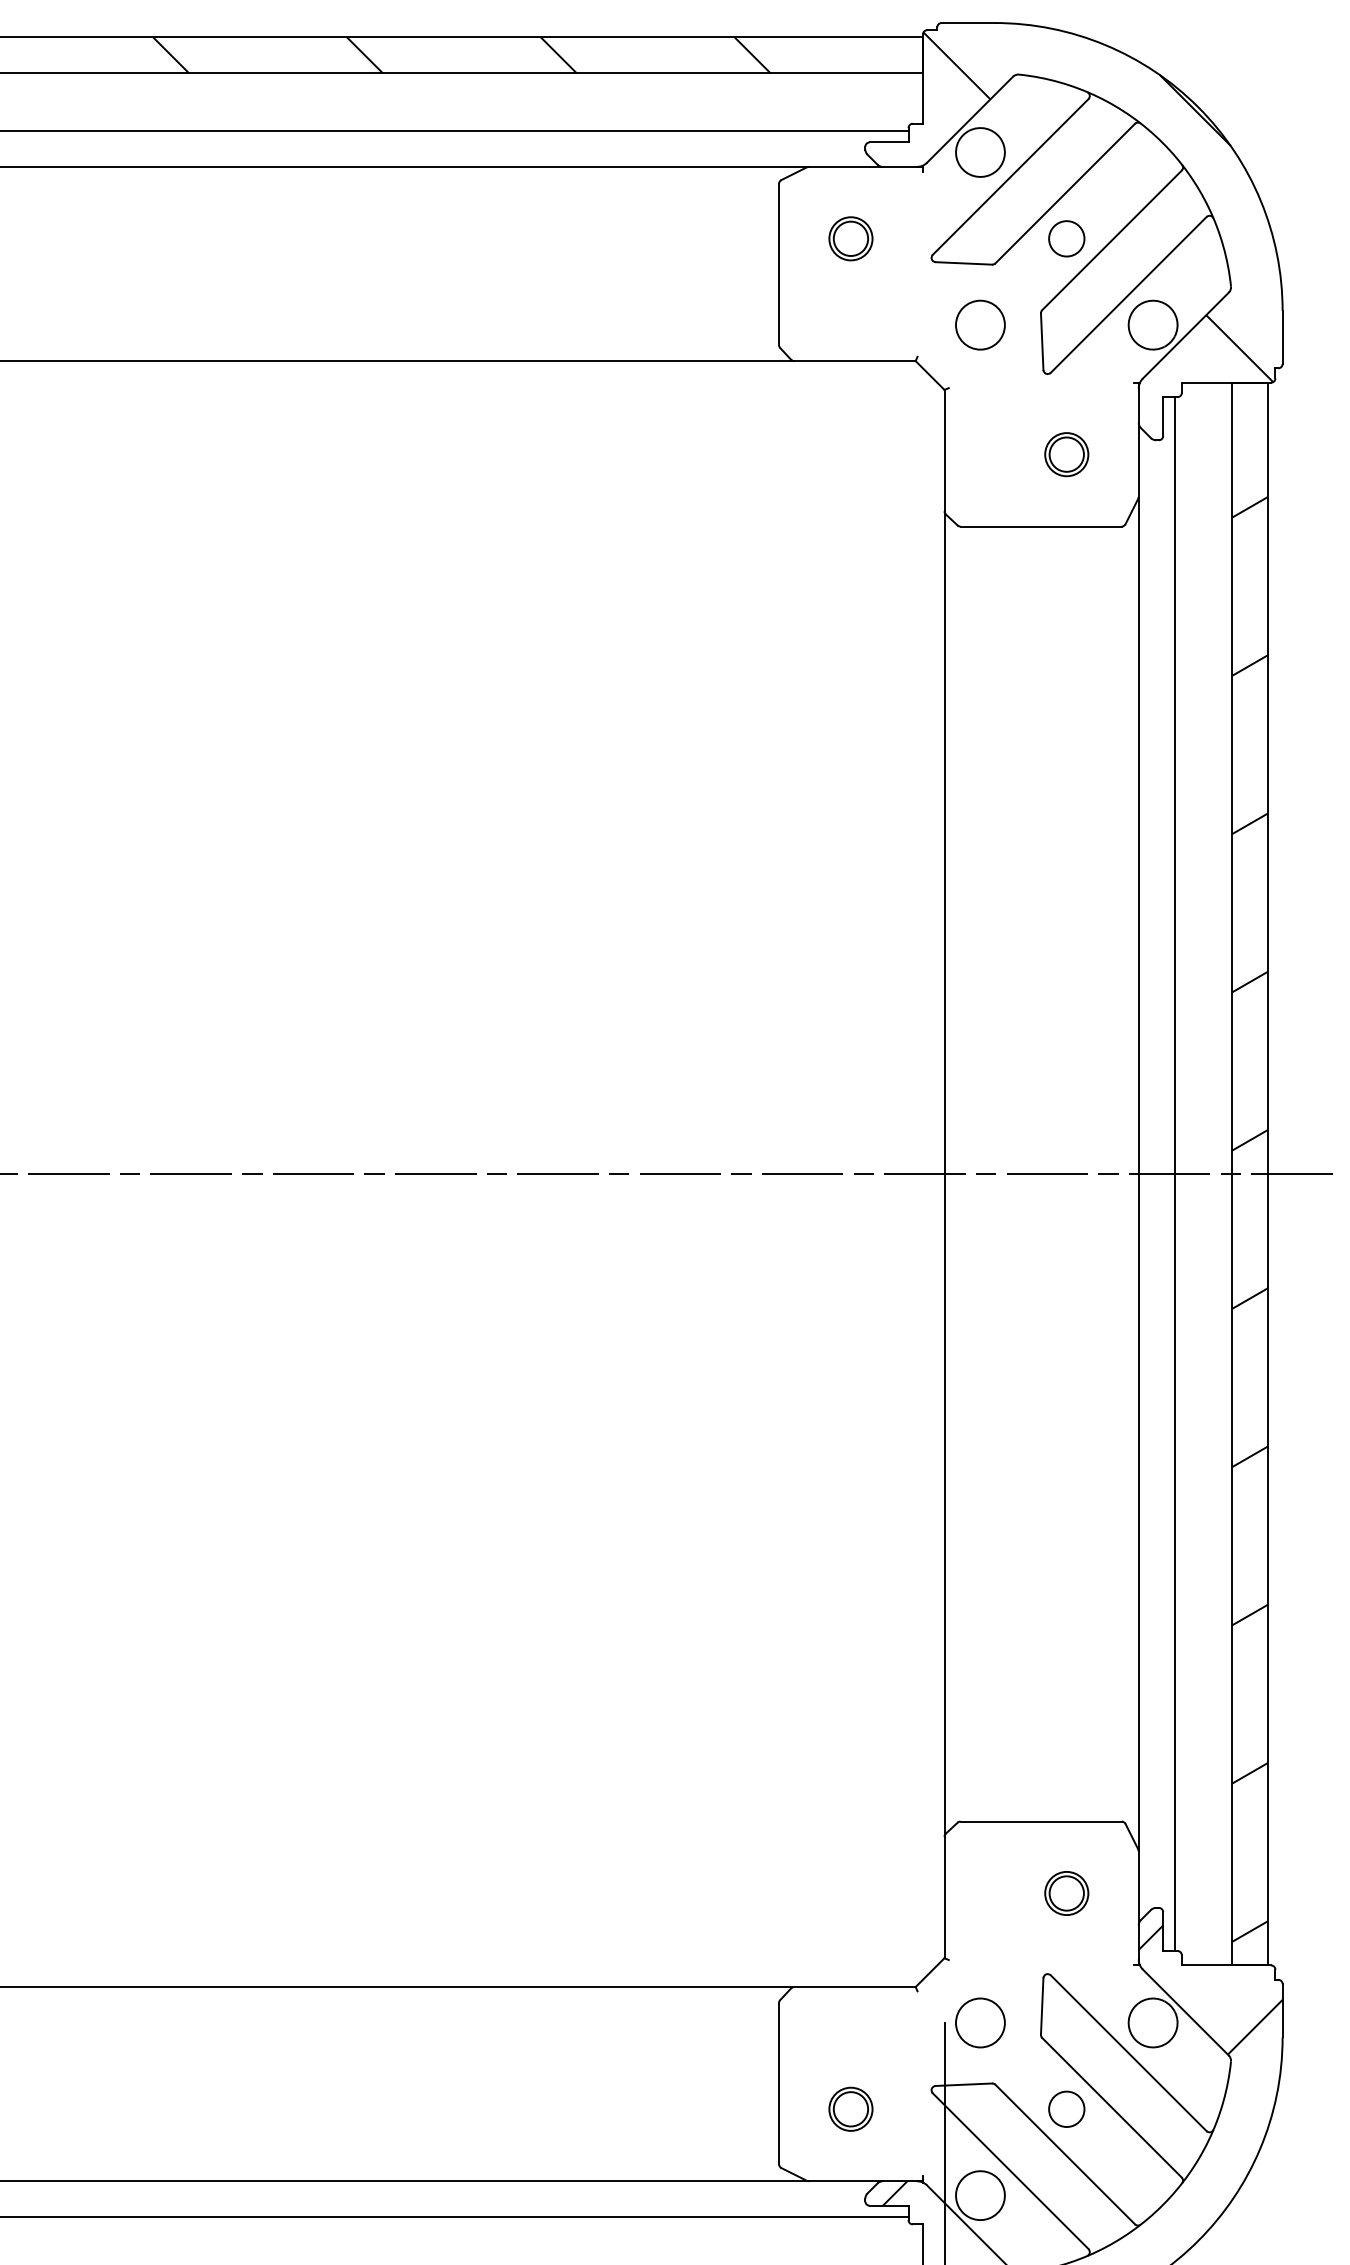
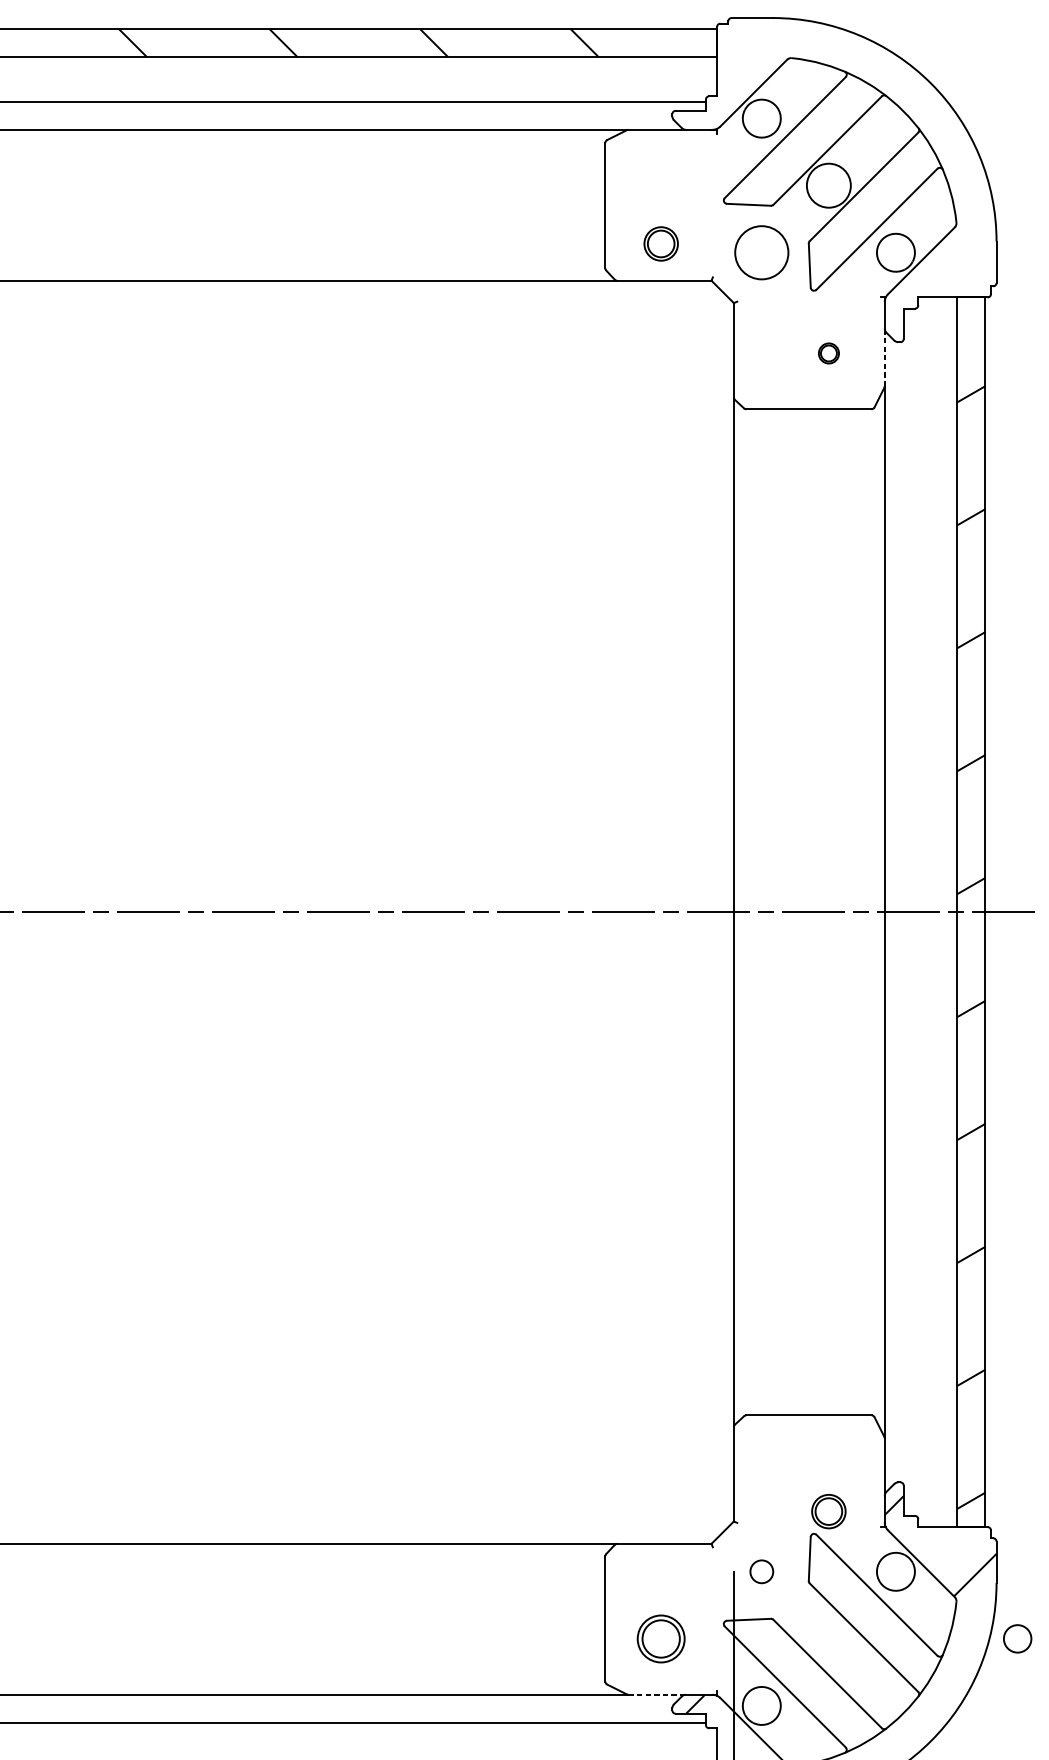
hatch: (1098, 207) -> (853, 161), removed
part: (850, 238) -> (660, 243), moved
circle: (1066, 238) -> (828, 185), size x1.6
circle: (980, 324) -> (761, 252), size x1.4
part: (1066, 454) -> (828, 353), size x0.6
line: (1138, 459) -> (884, 357), solid -> dashed
line: (1174, 1174) -> (912, 912), removed
part: (1066, 1893) -> (828, 1511), moved
circle: (980, 2022) -> (761, 1571), size x0.6
part: (850, 2108) -> (660, 1638), size x1.4
circle: (1066, 2108) -> (1017, 1638), moved
line: (845, 2181) -> (656, 1694), solid -> dashed

